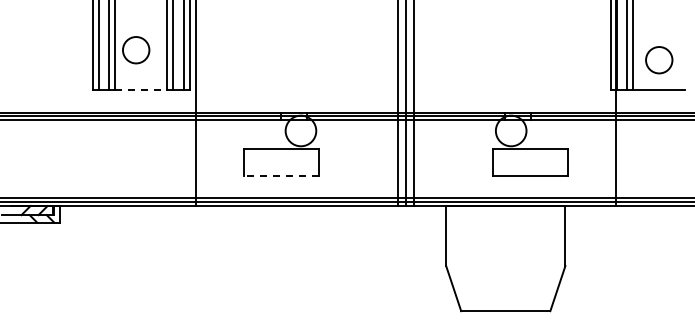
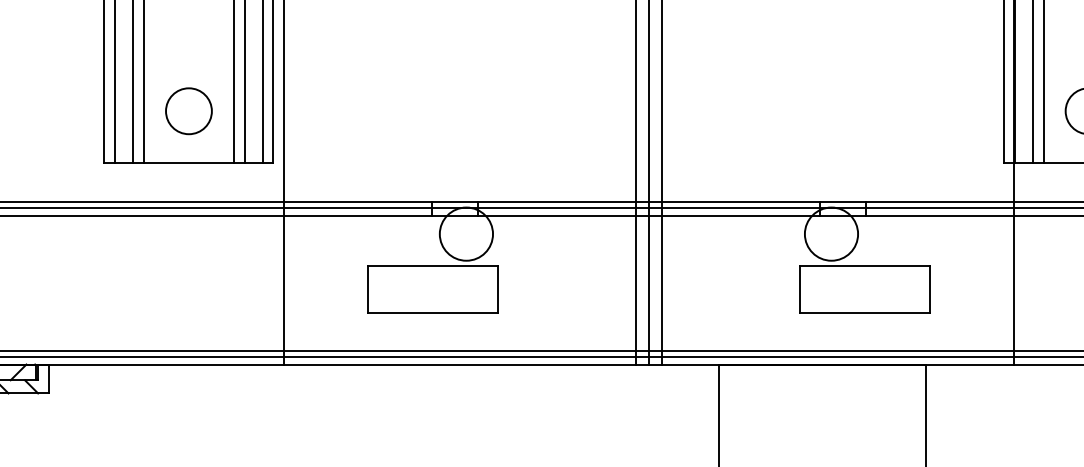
circle: (136, 50) -> (189, 111), moved
line: (141, 90) -> (189, 163), dashed -> solid
line: (281, 176) -> (432, 313), dashed -> solid

